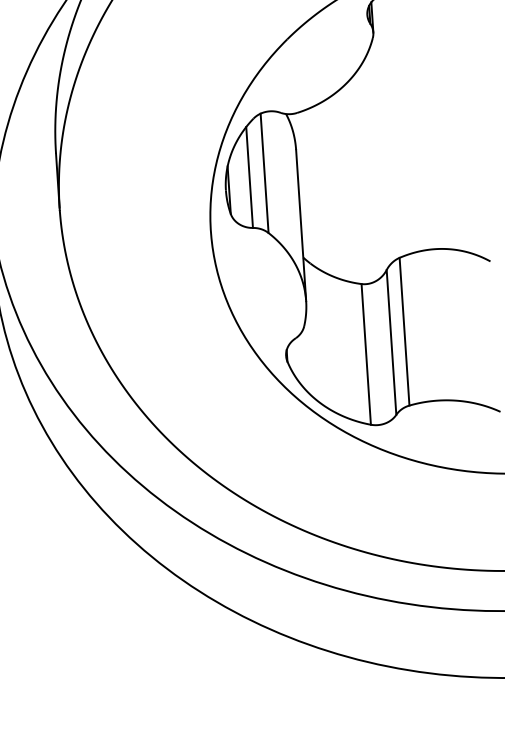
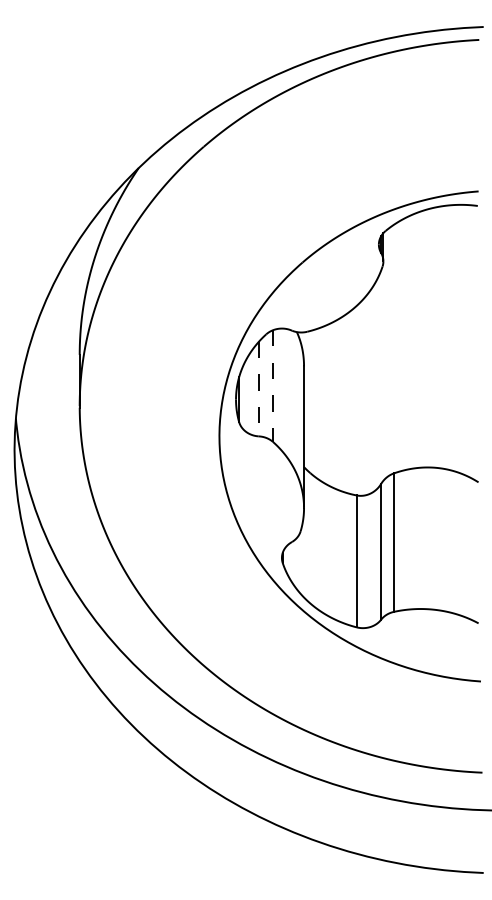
line: (264, 173) -> (273, 386), solid -> dashed
line: (249, 177) -> (258, 389), solid -> dashed

